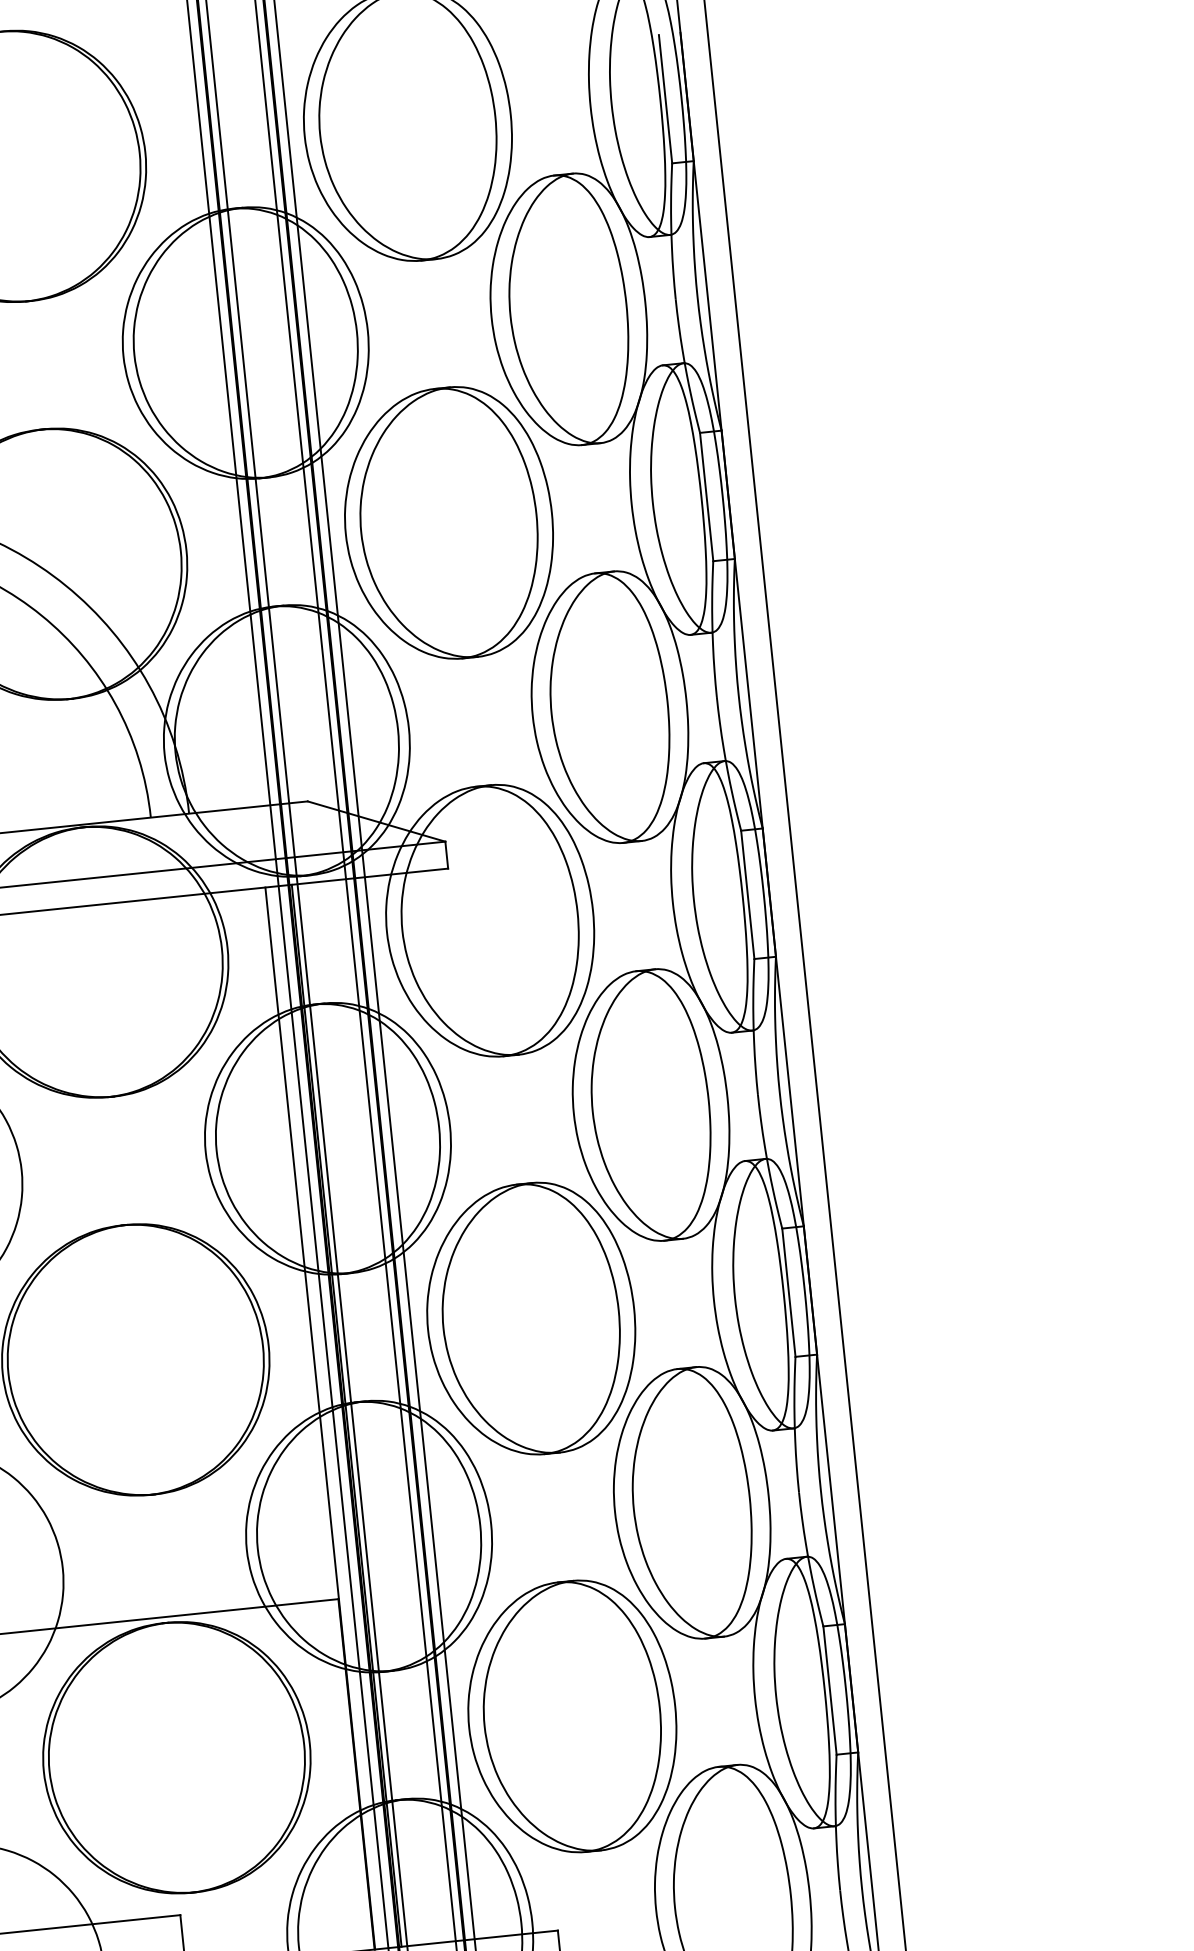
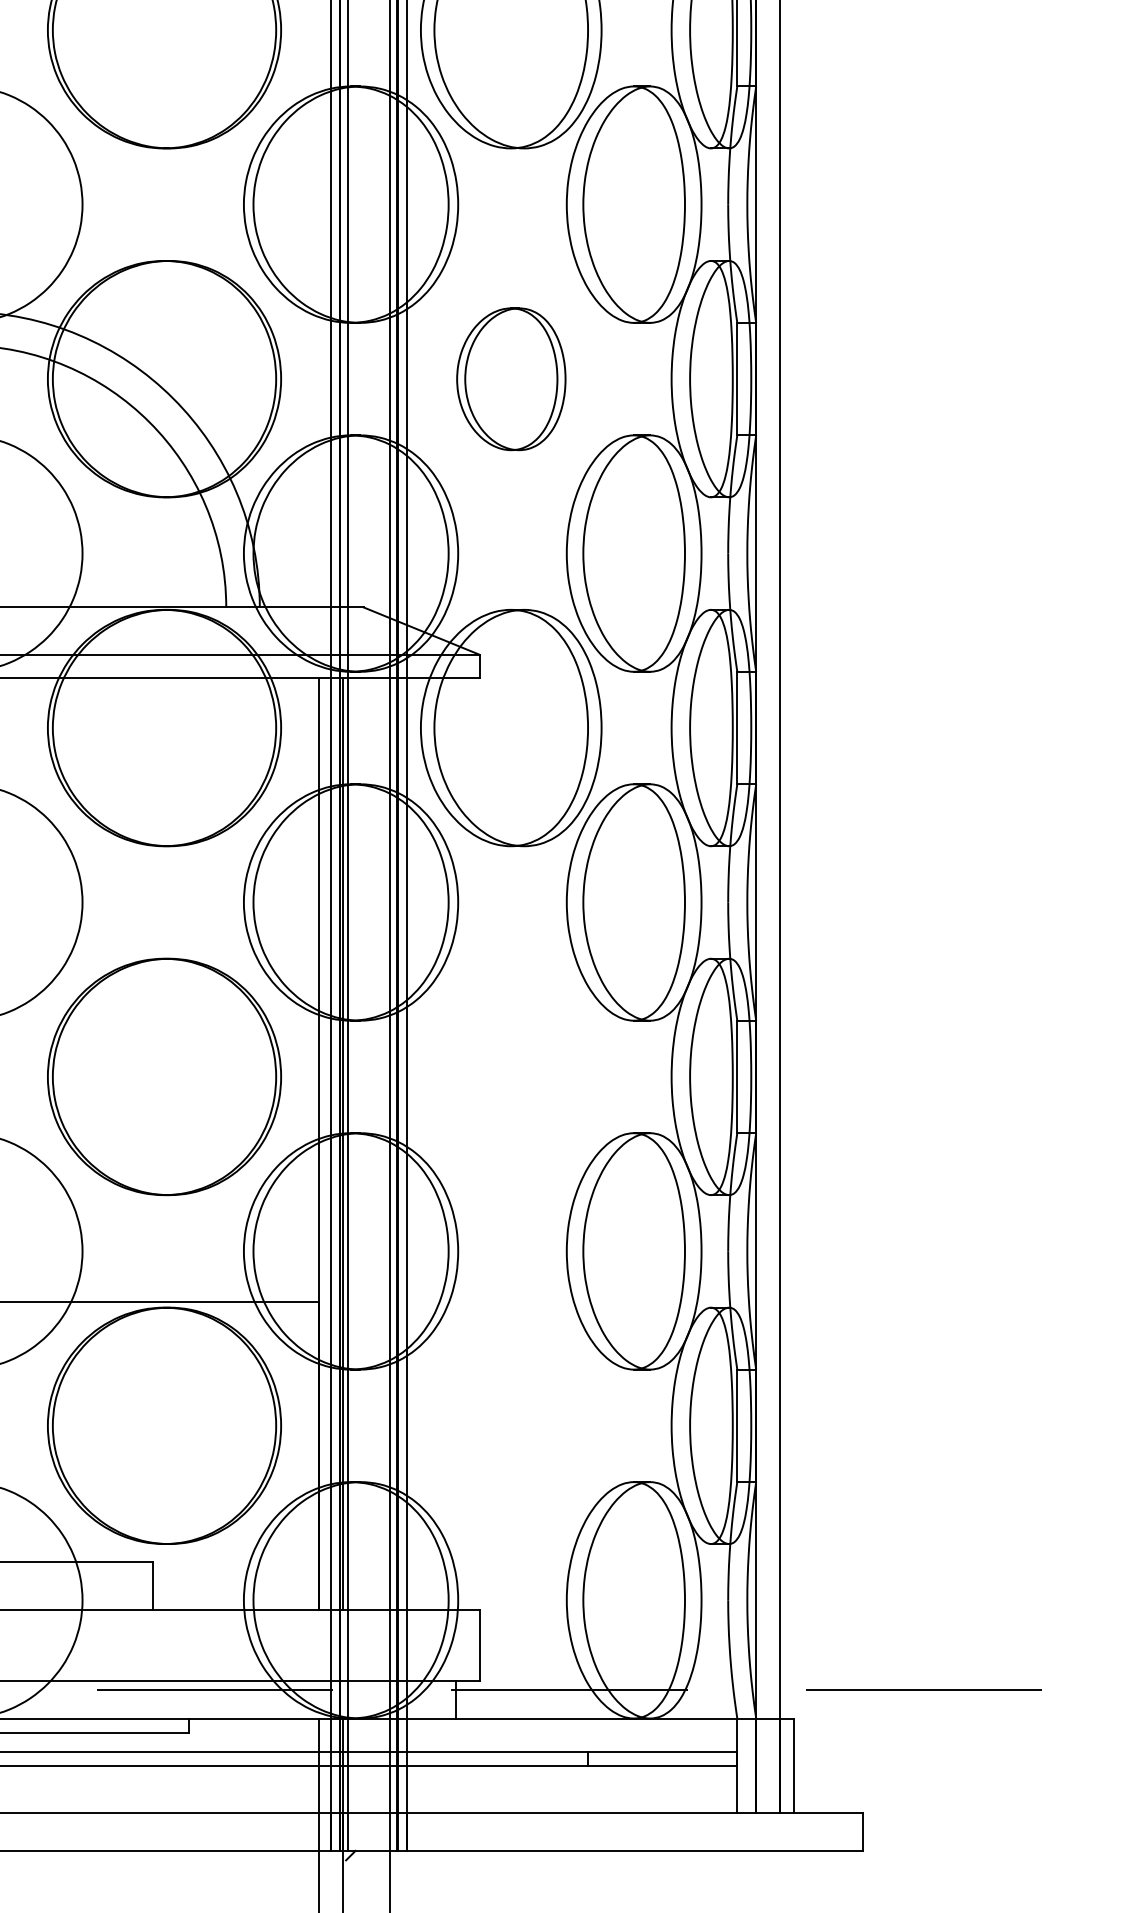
part: (449, 524) -> (511, 379), size x0.6
part: (531, 1318) -> (511, 1076), removed
part: (572, 1716) -> (511, 1425), removed

